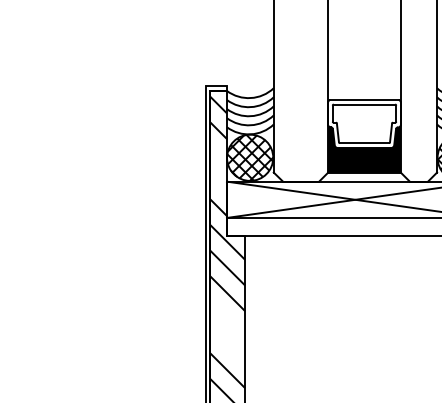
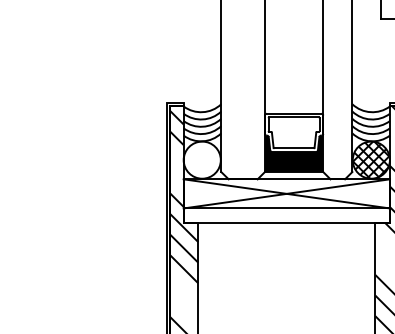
hatch: (249, 156) -> (201, 159), removed

